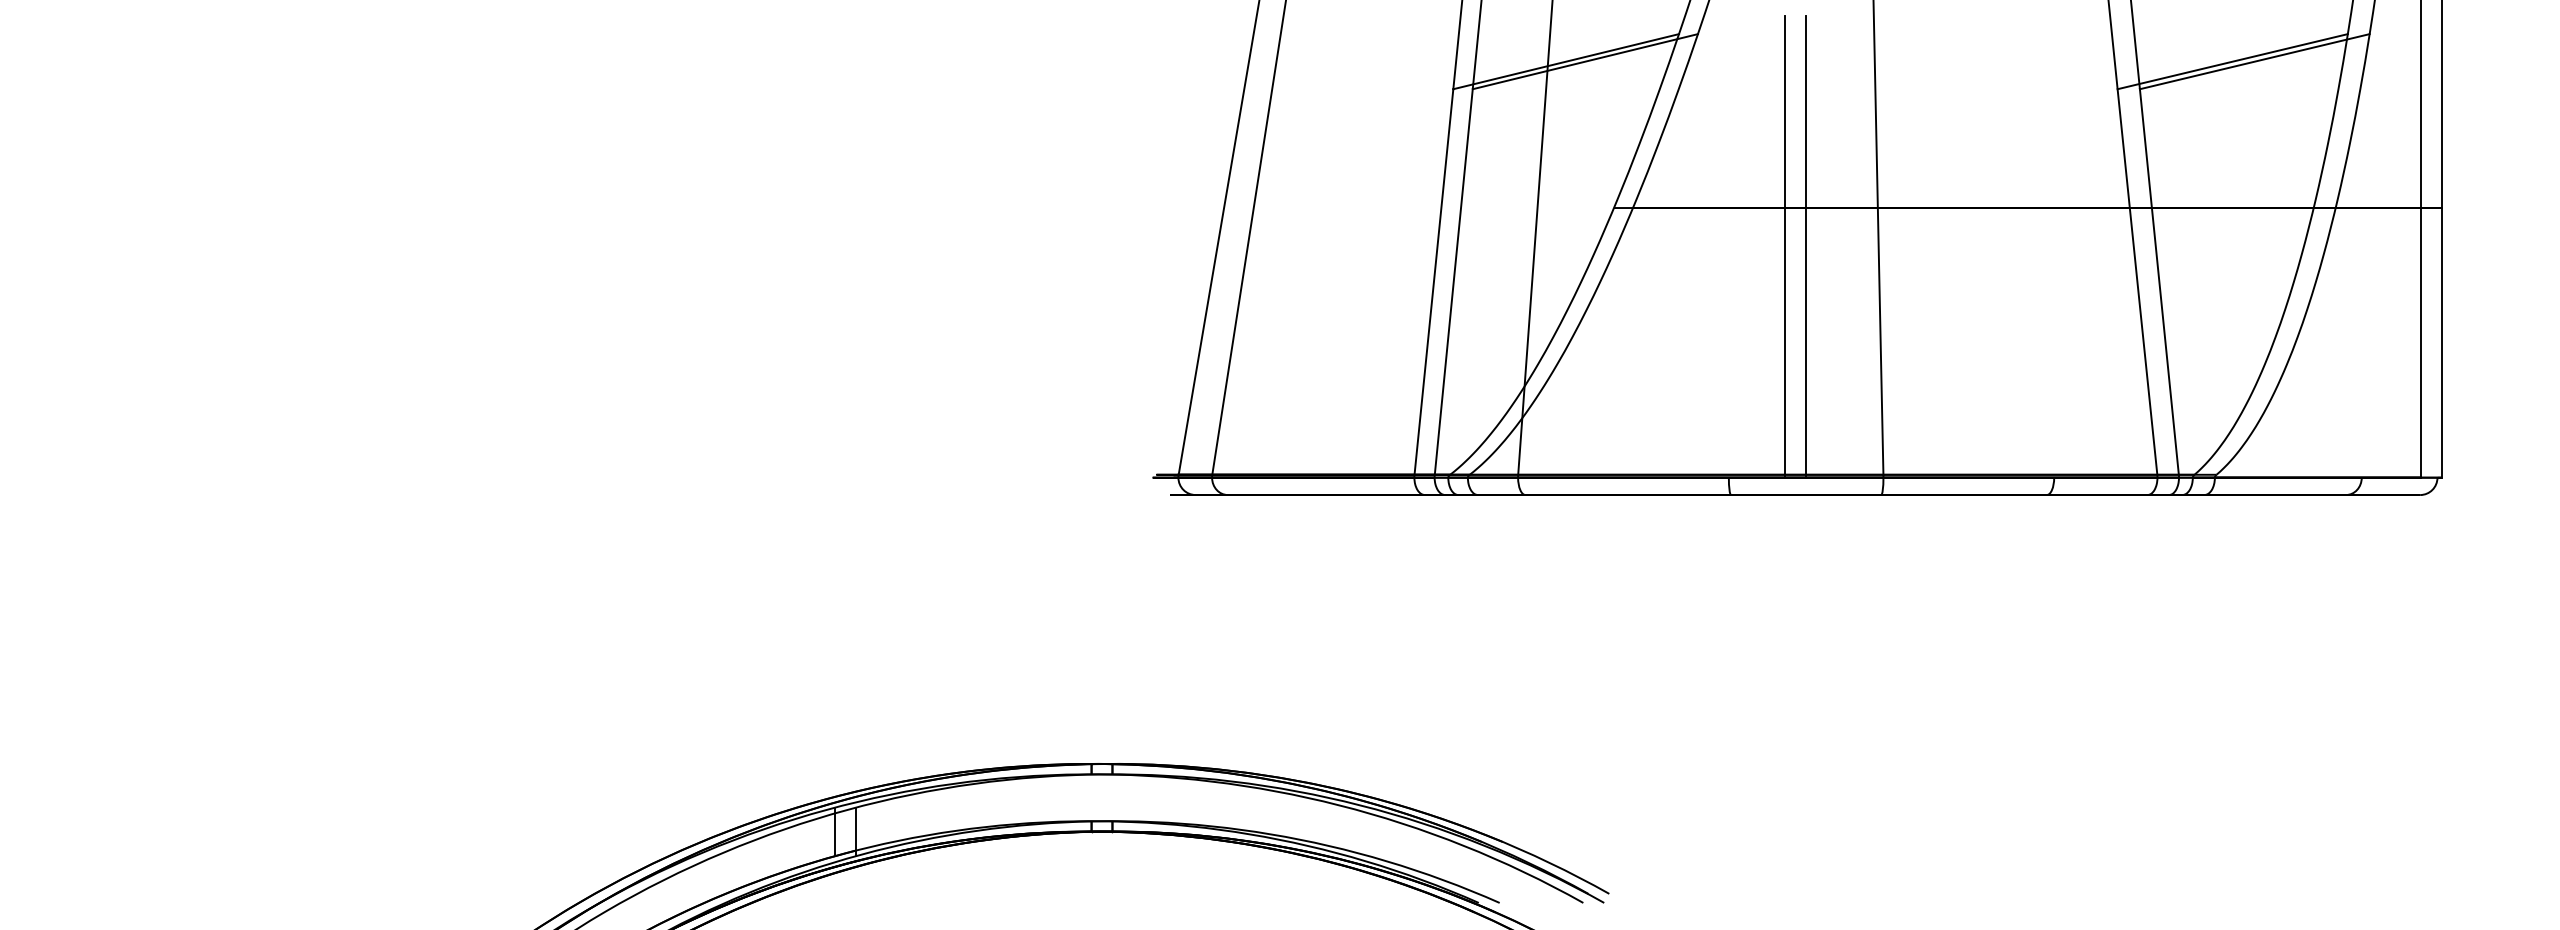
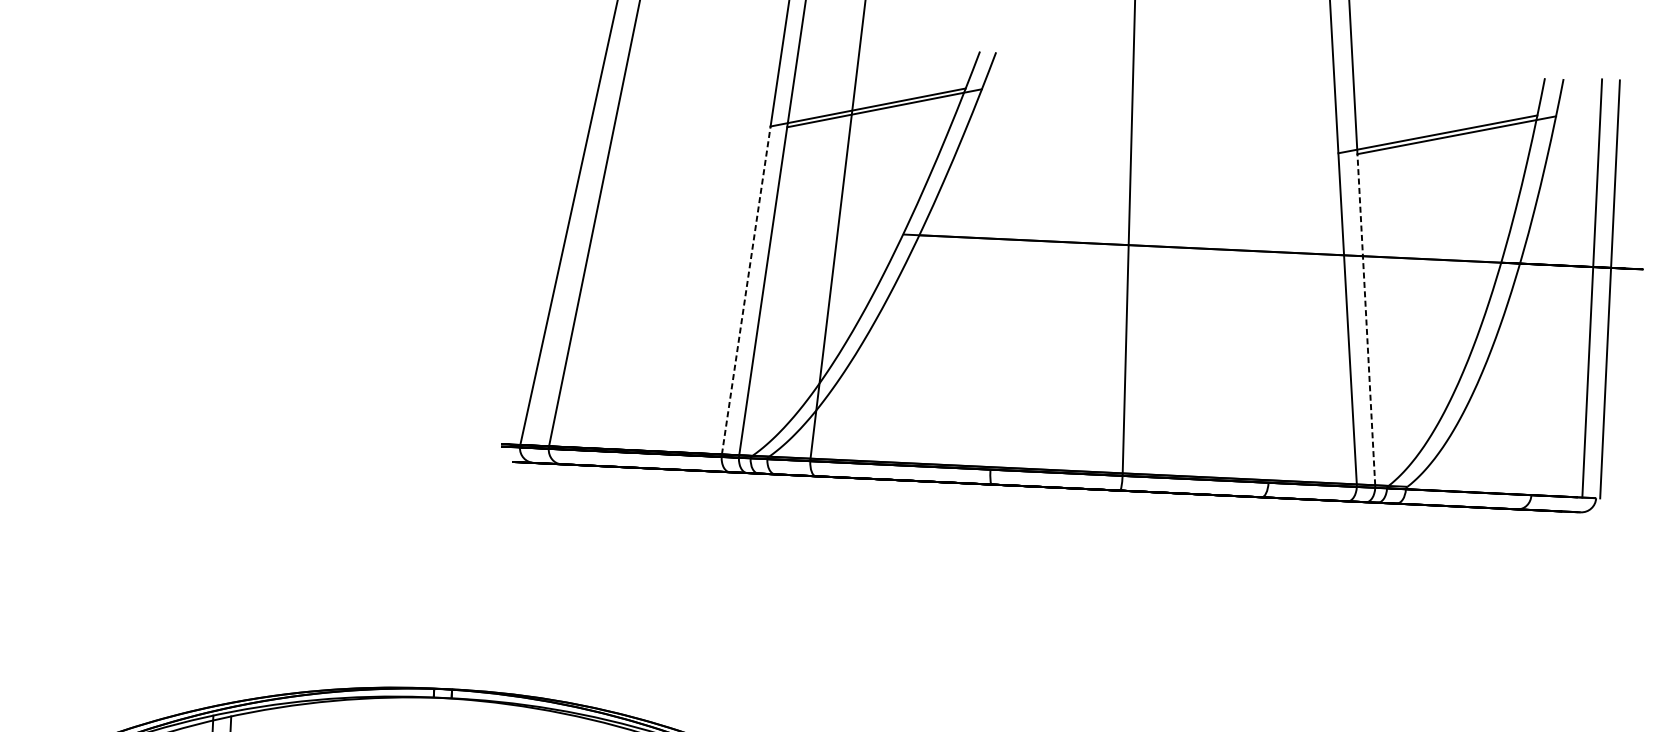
line: (1785, 246) -> (1048, 274), removed
line: (1806, 246) -> (1066, 275), removed
line: (1433, 282) -> (745, 290), solid -> dashed
line: (2159, 282) -> (1366, 320), solid -> dashed

